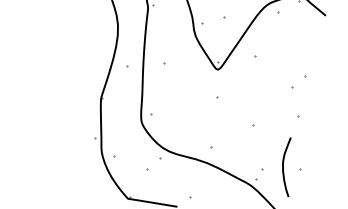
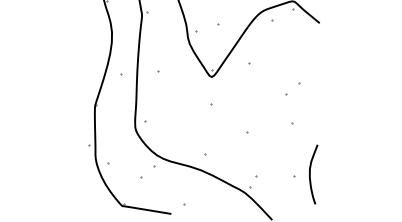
curve: (283, 167) -> (310, 174), moved

